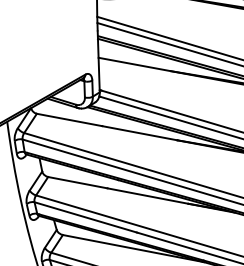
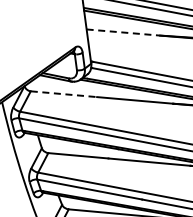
line: (134, 64) -> (123, 32), solid -> dashed
line: (70, 120) -> (64, 94), solid -> dashed

